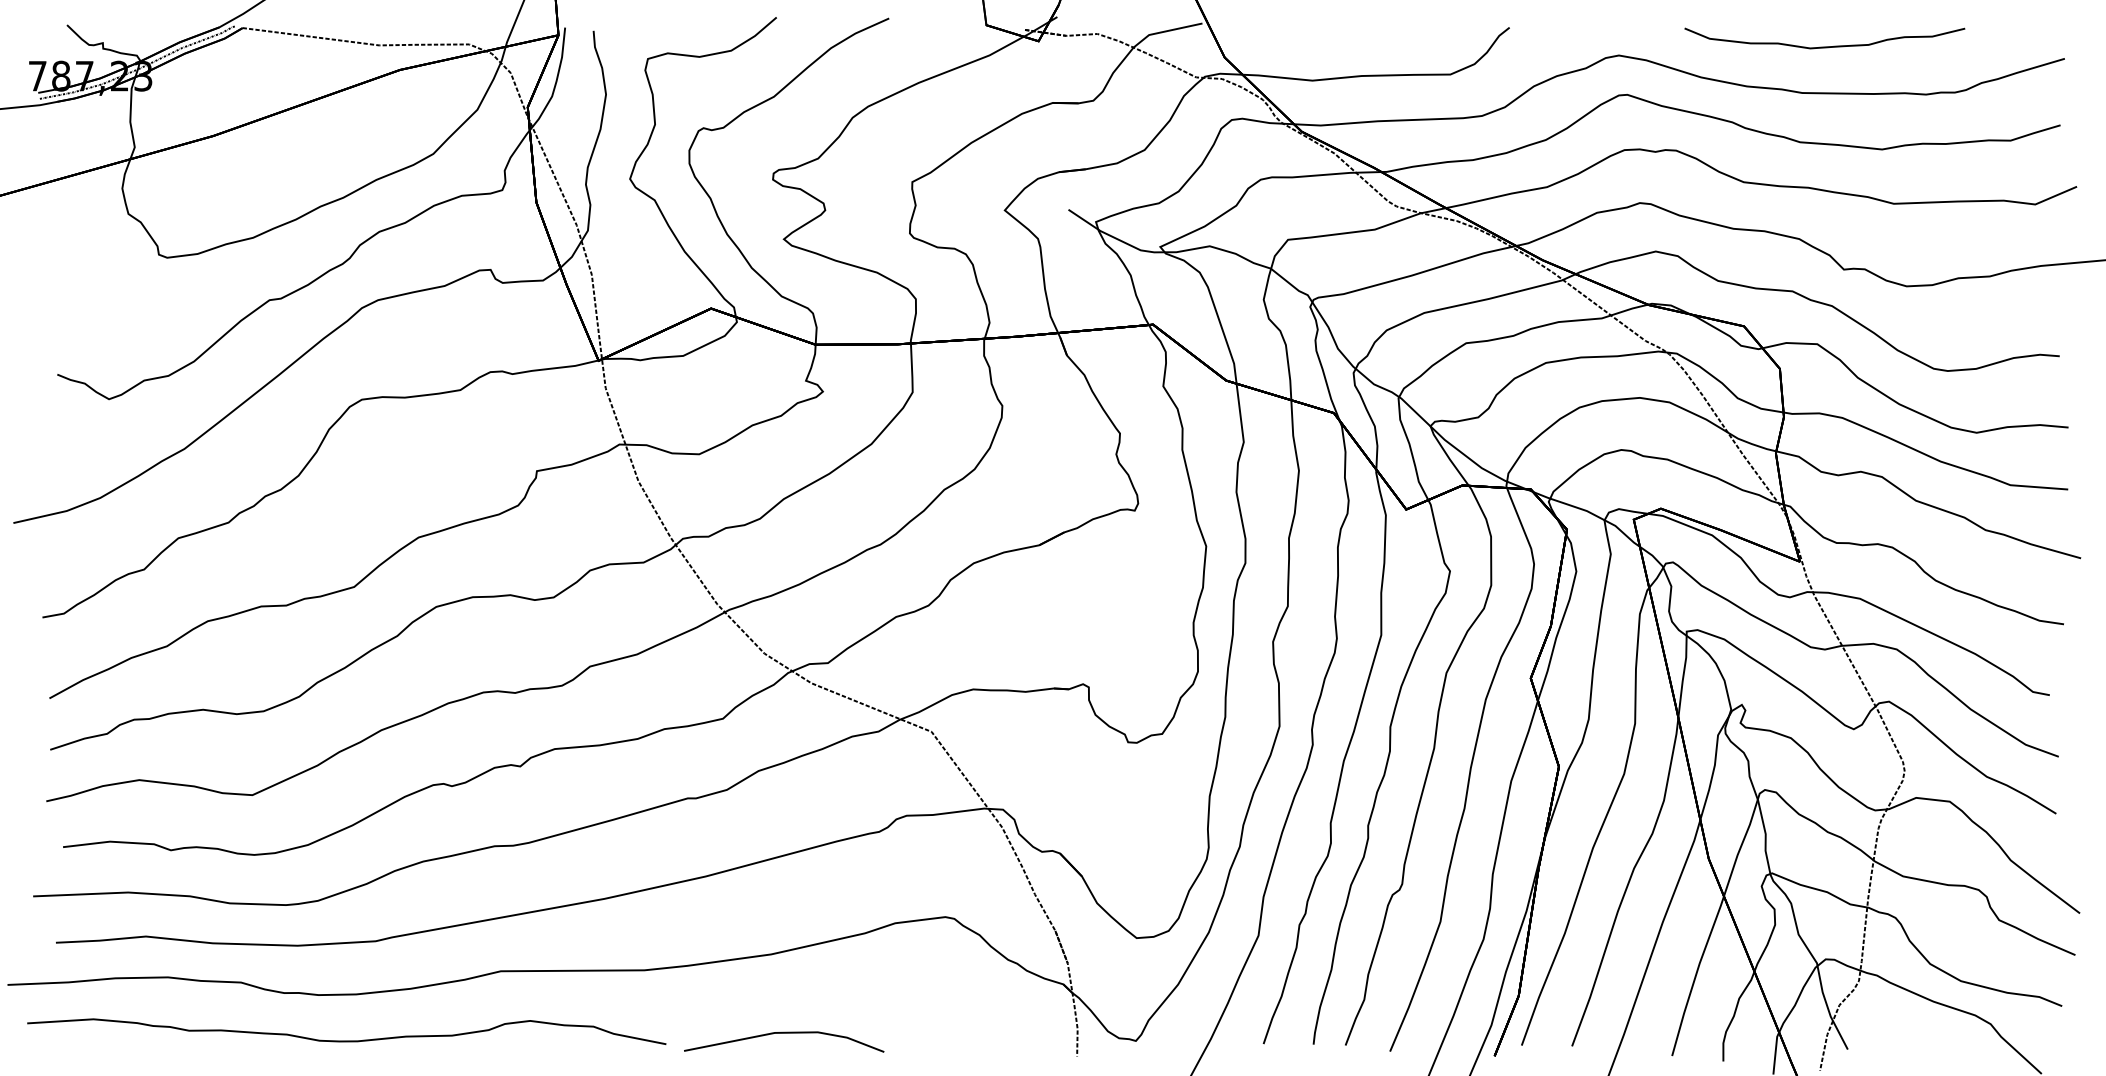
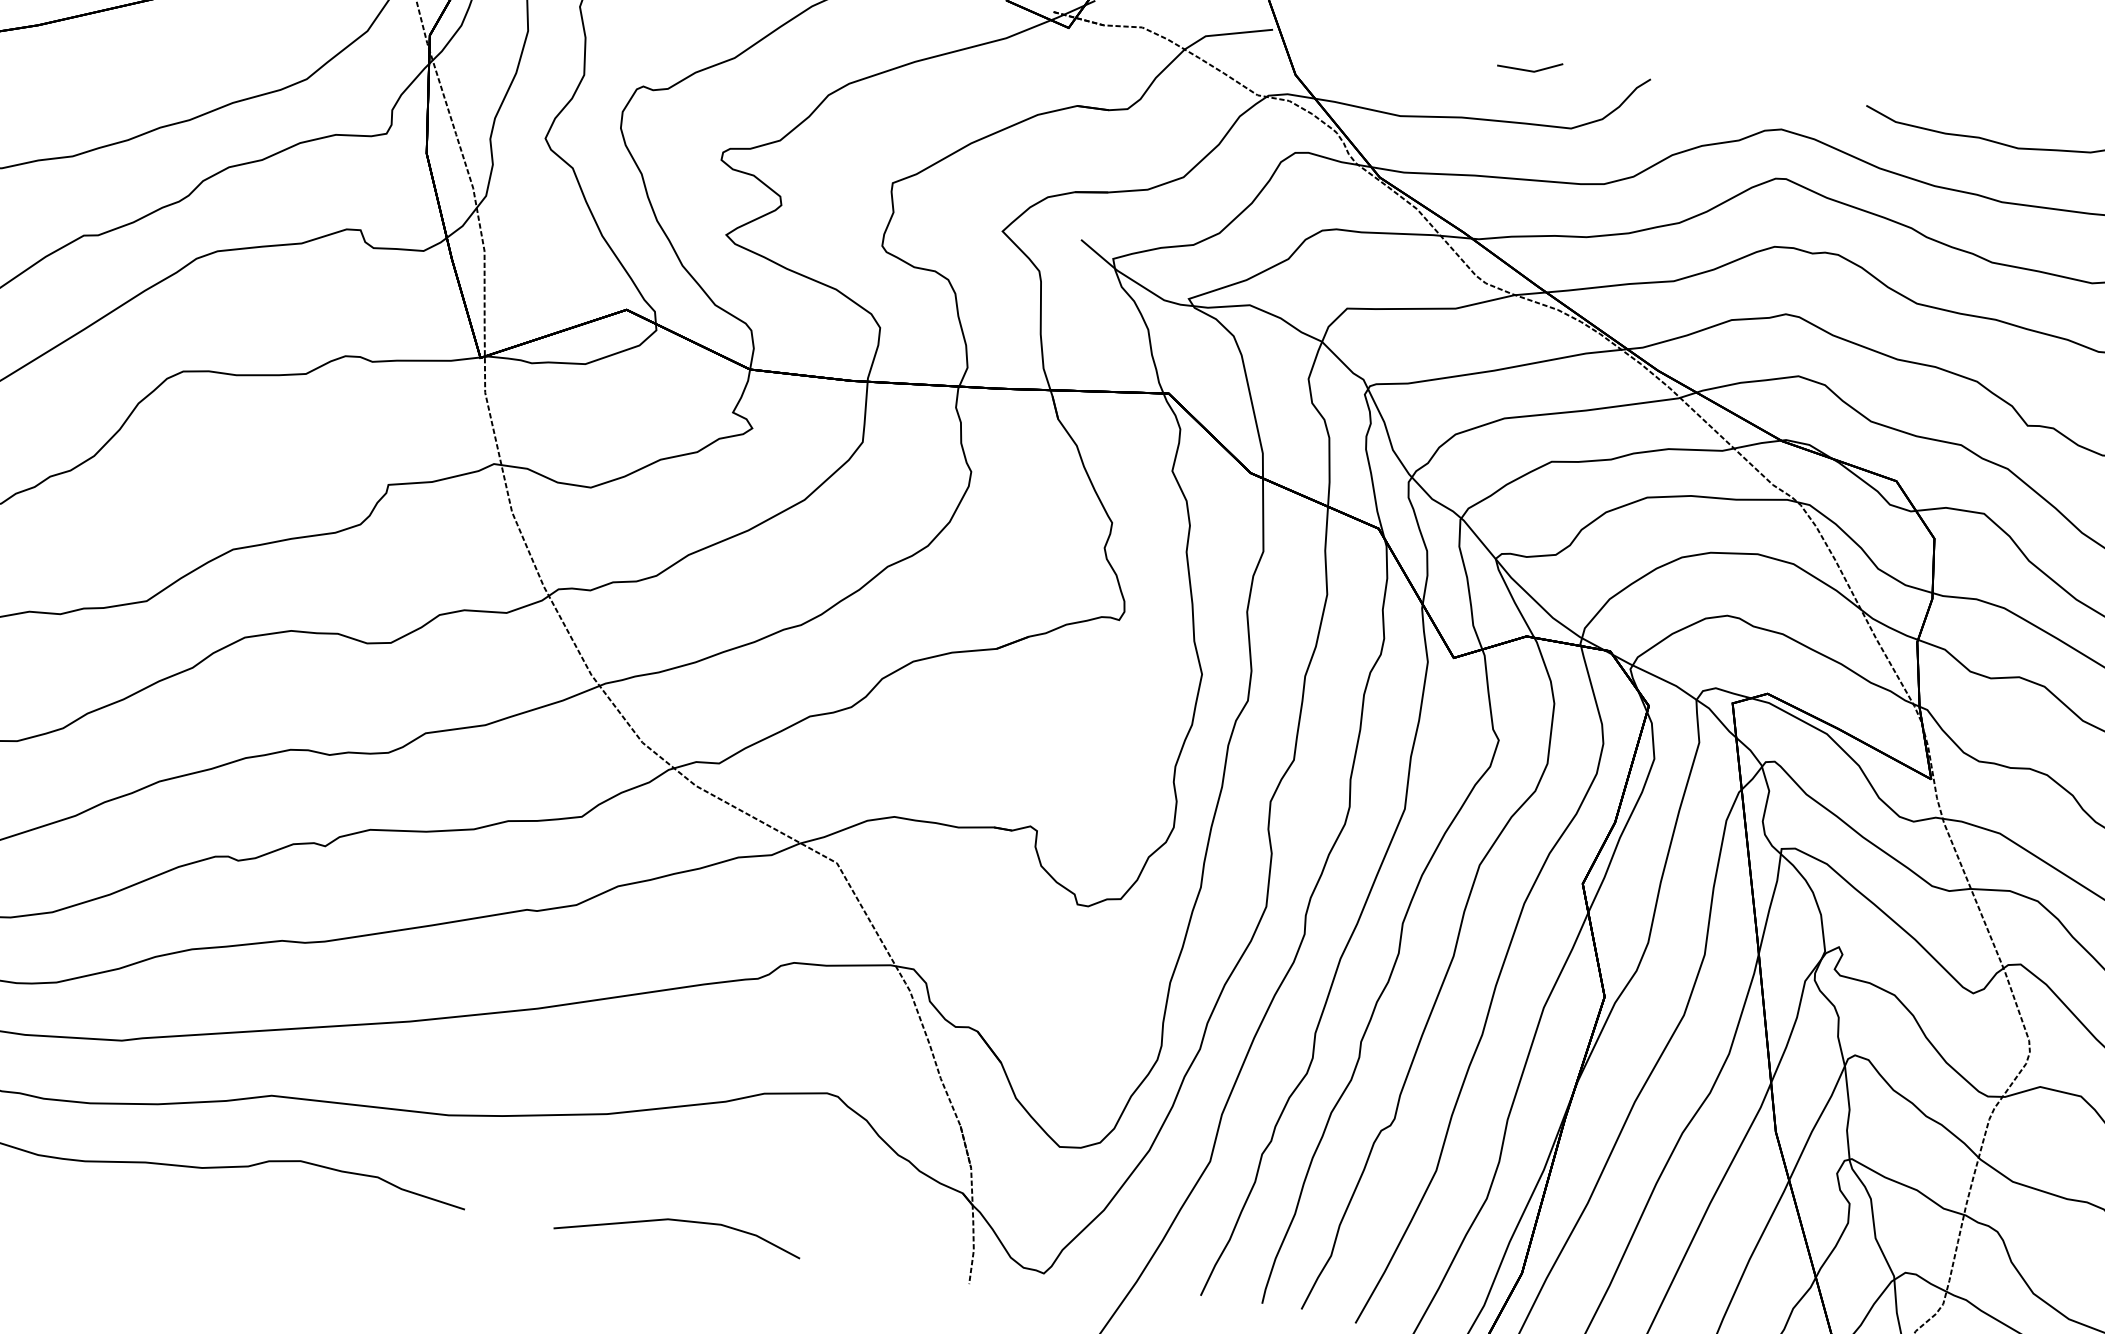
line: (1411, 31) -> (1529, 69), added
line: (784, 1033) -> (679, 1221), moved

